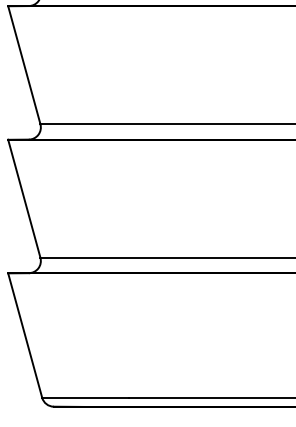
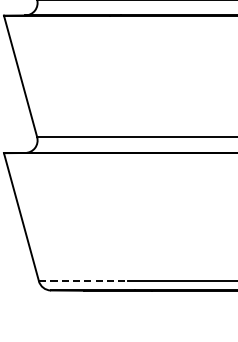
line: (86, 397) -> (84, 280), solid -> dashed

